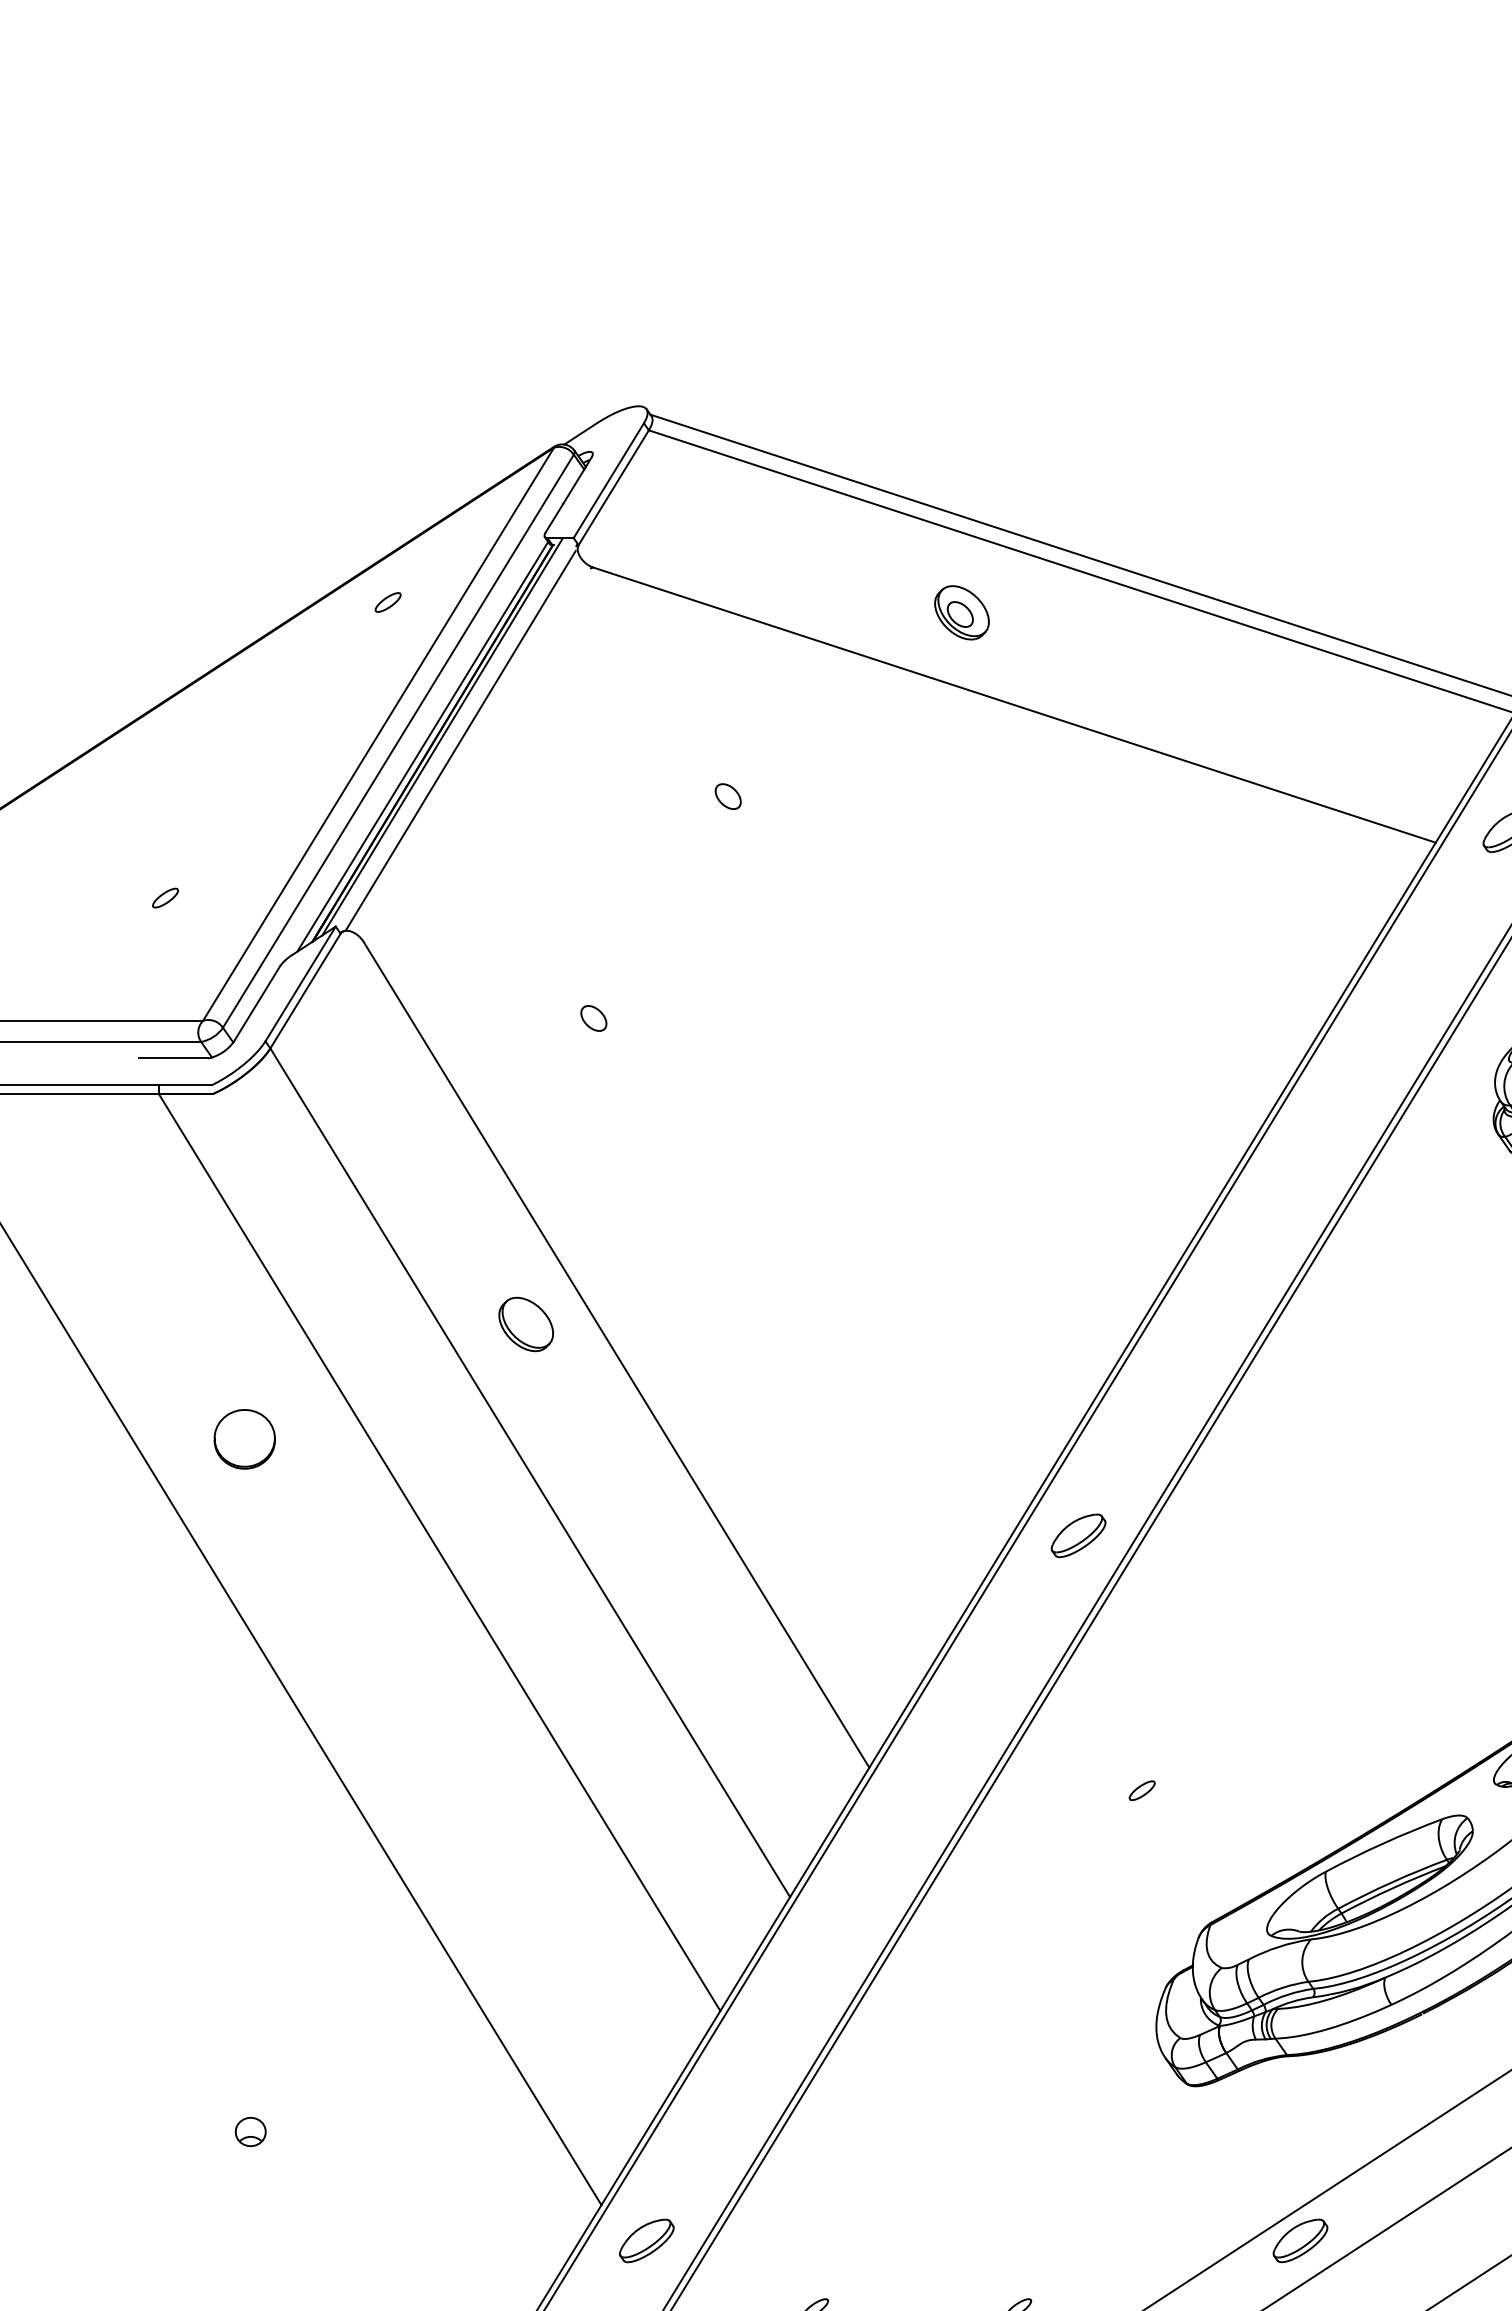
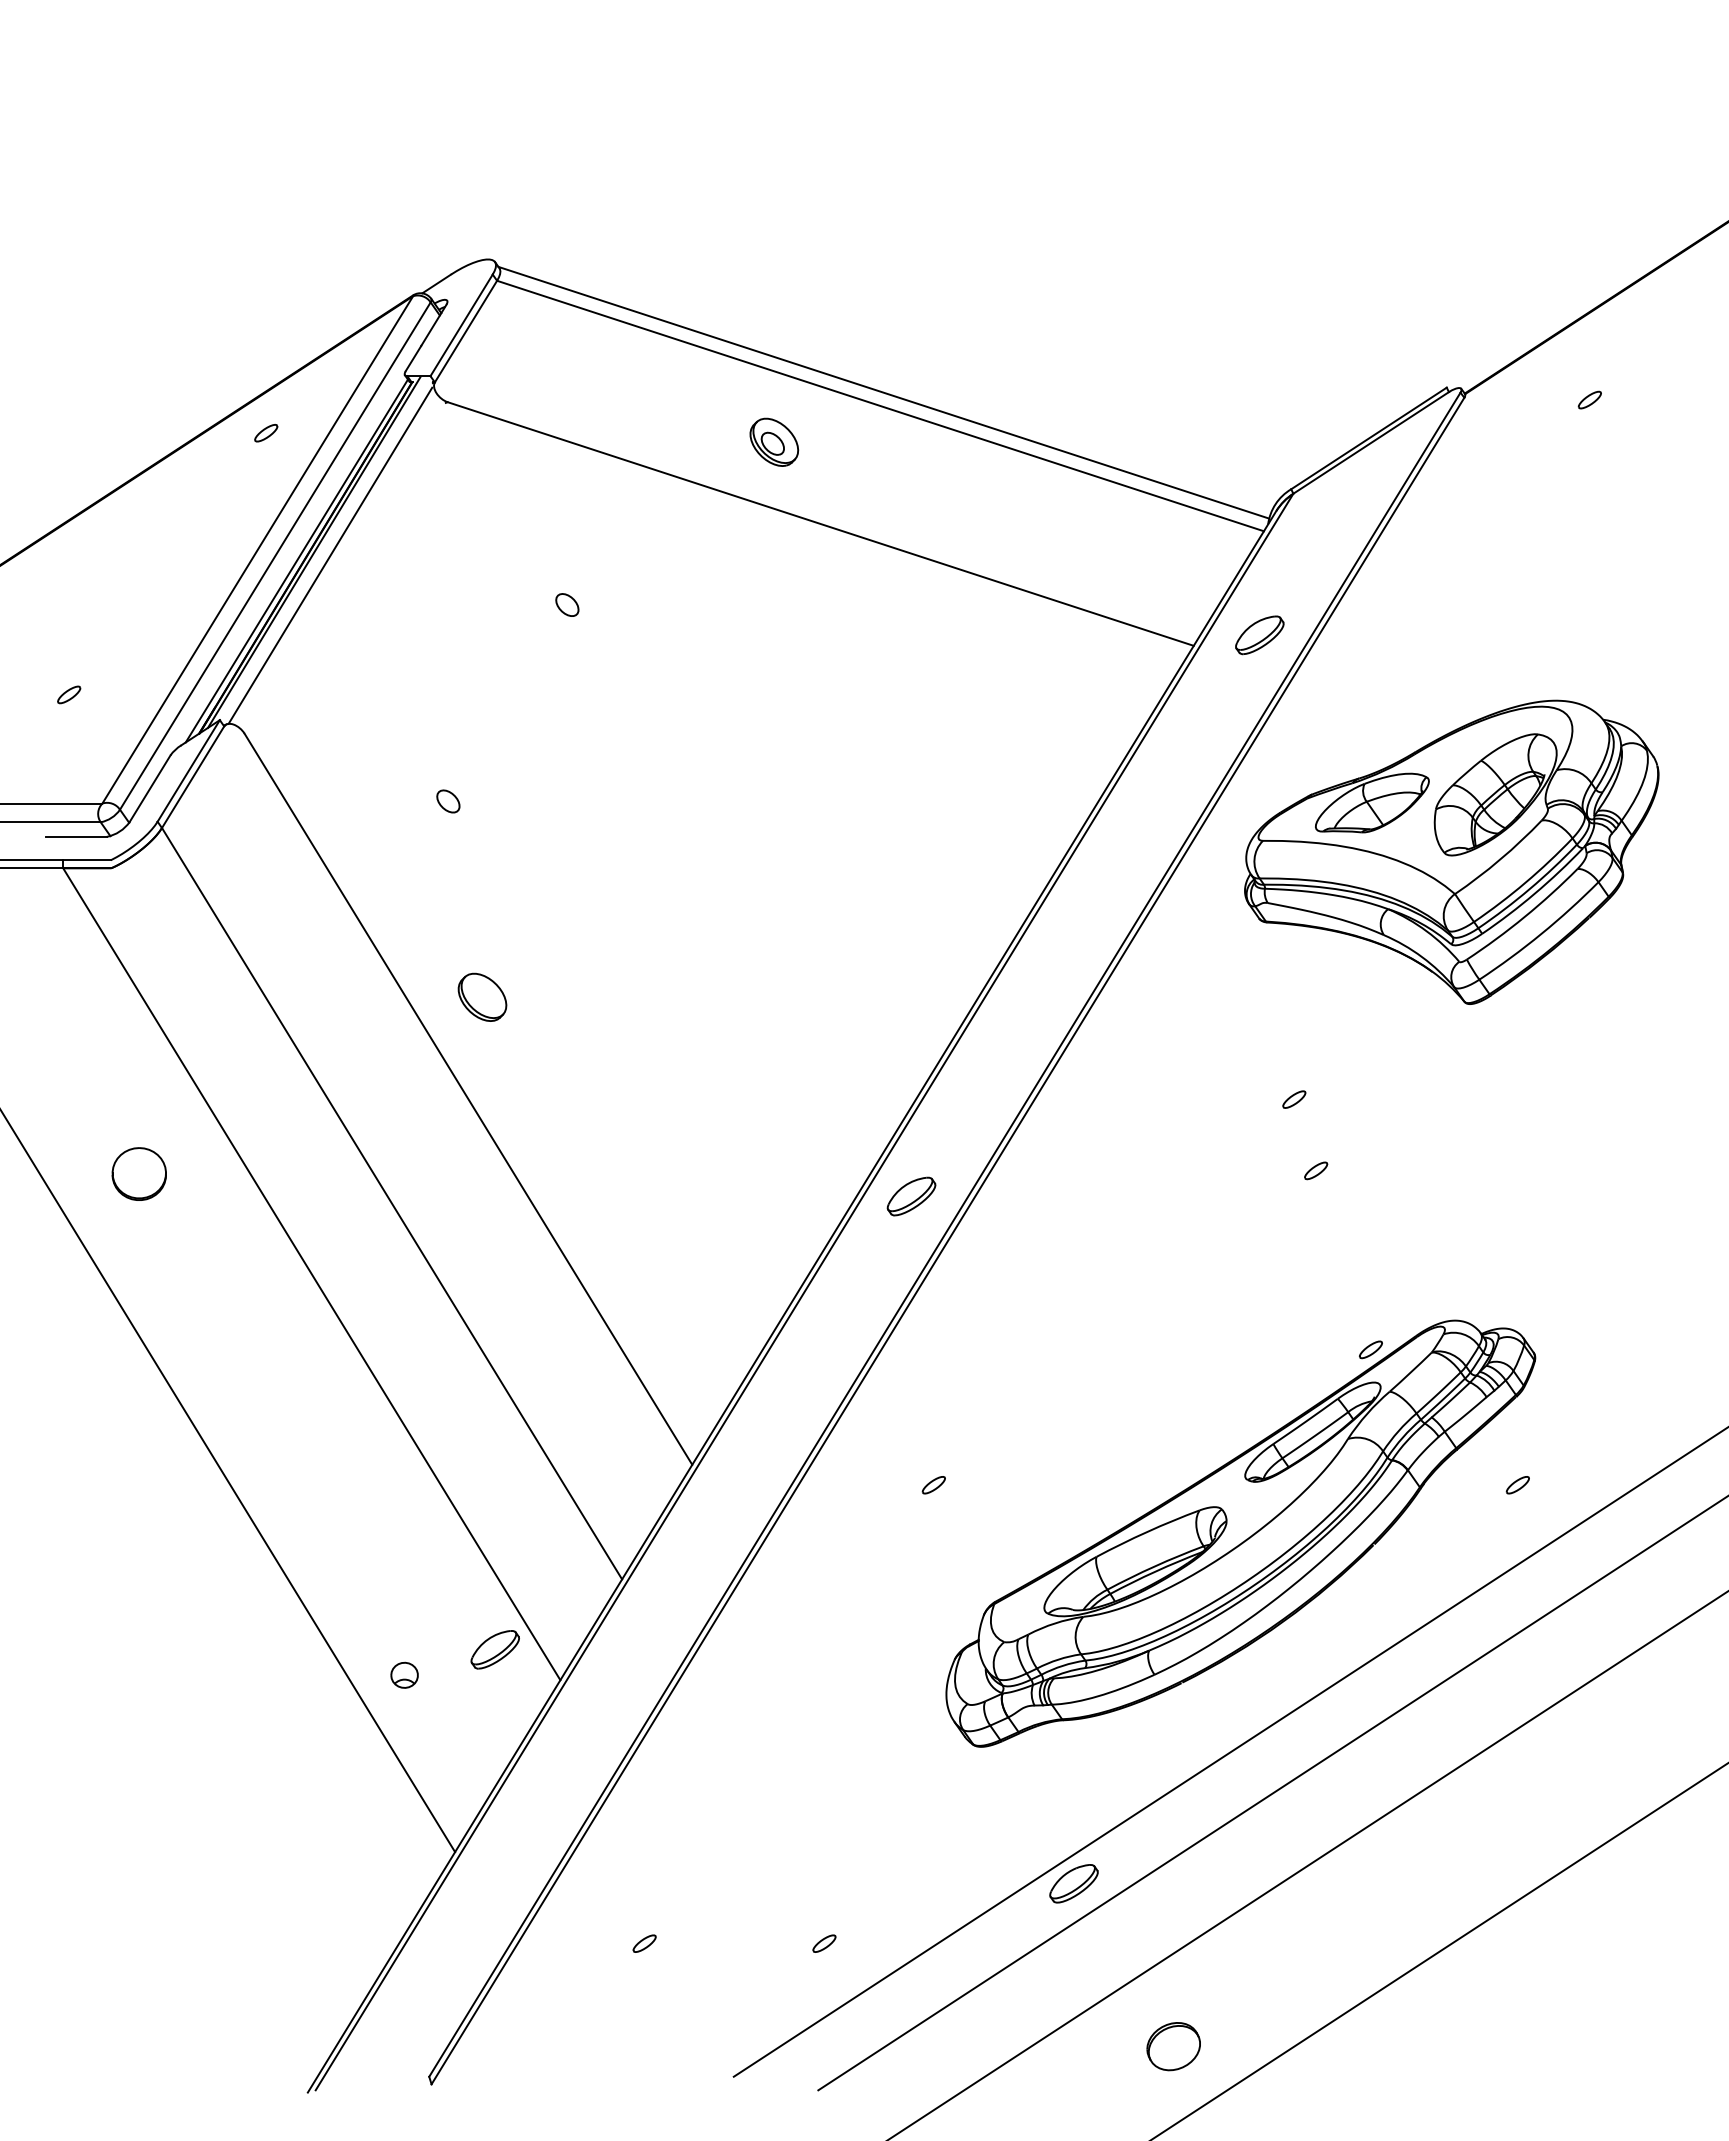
part: (526, 1323) -> (482, 996), moved
part: (1078, 1535) -> (911, 1196), moved
part: (250, 2131) -> (404, 1674), moved
part: (645, 2240) -> (494, 1649), moved

